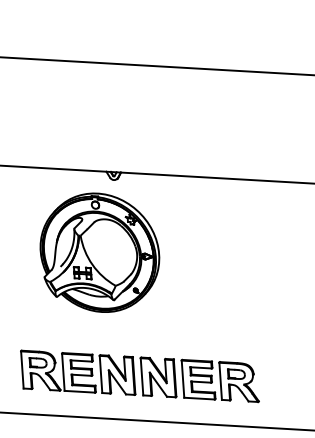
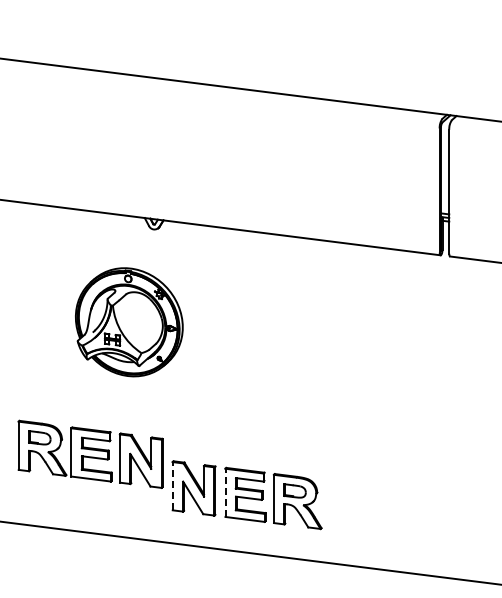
part: (100, 253) -> (129, 322), size x0.7
part: (78, 372) -> (90, 453), moved
line: (141, 376) -> (172, 485), solid -> dashed
line: (183, 378) -> (225, 492), solid -> dashed

